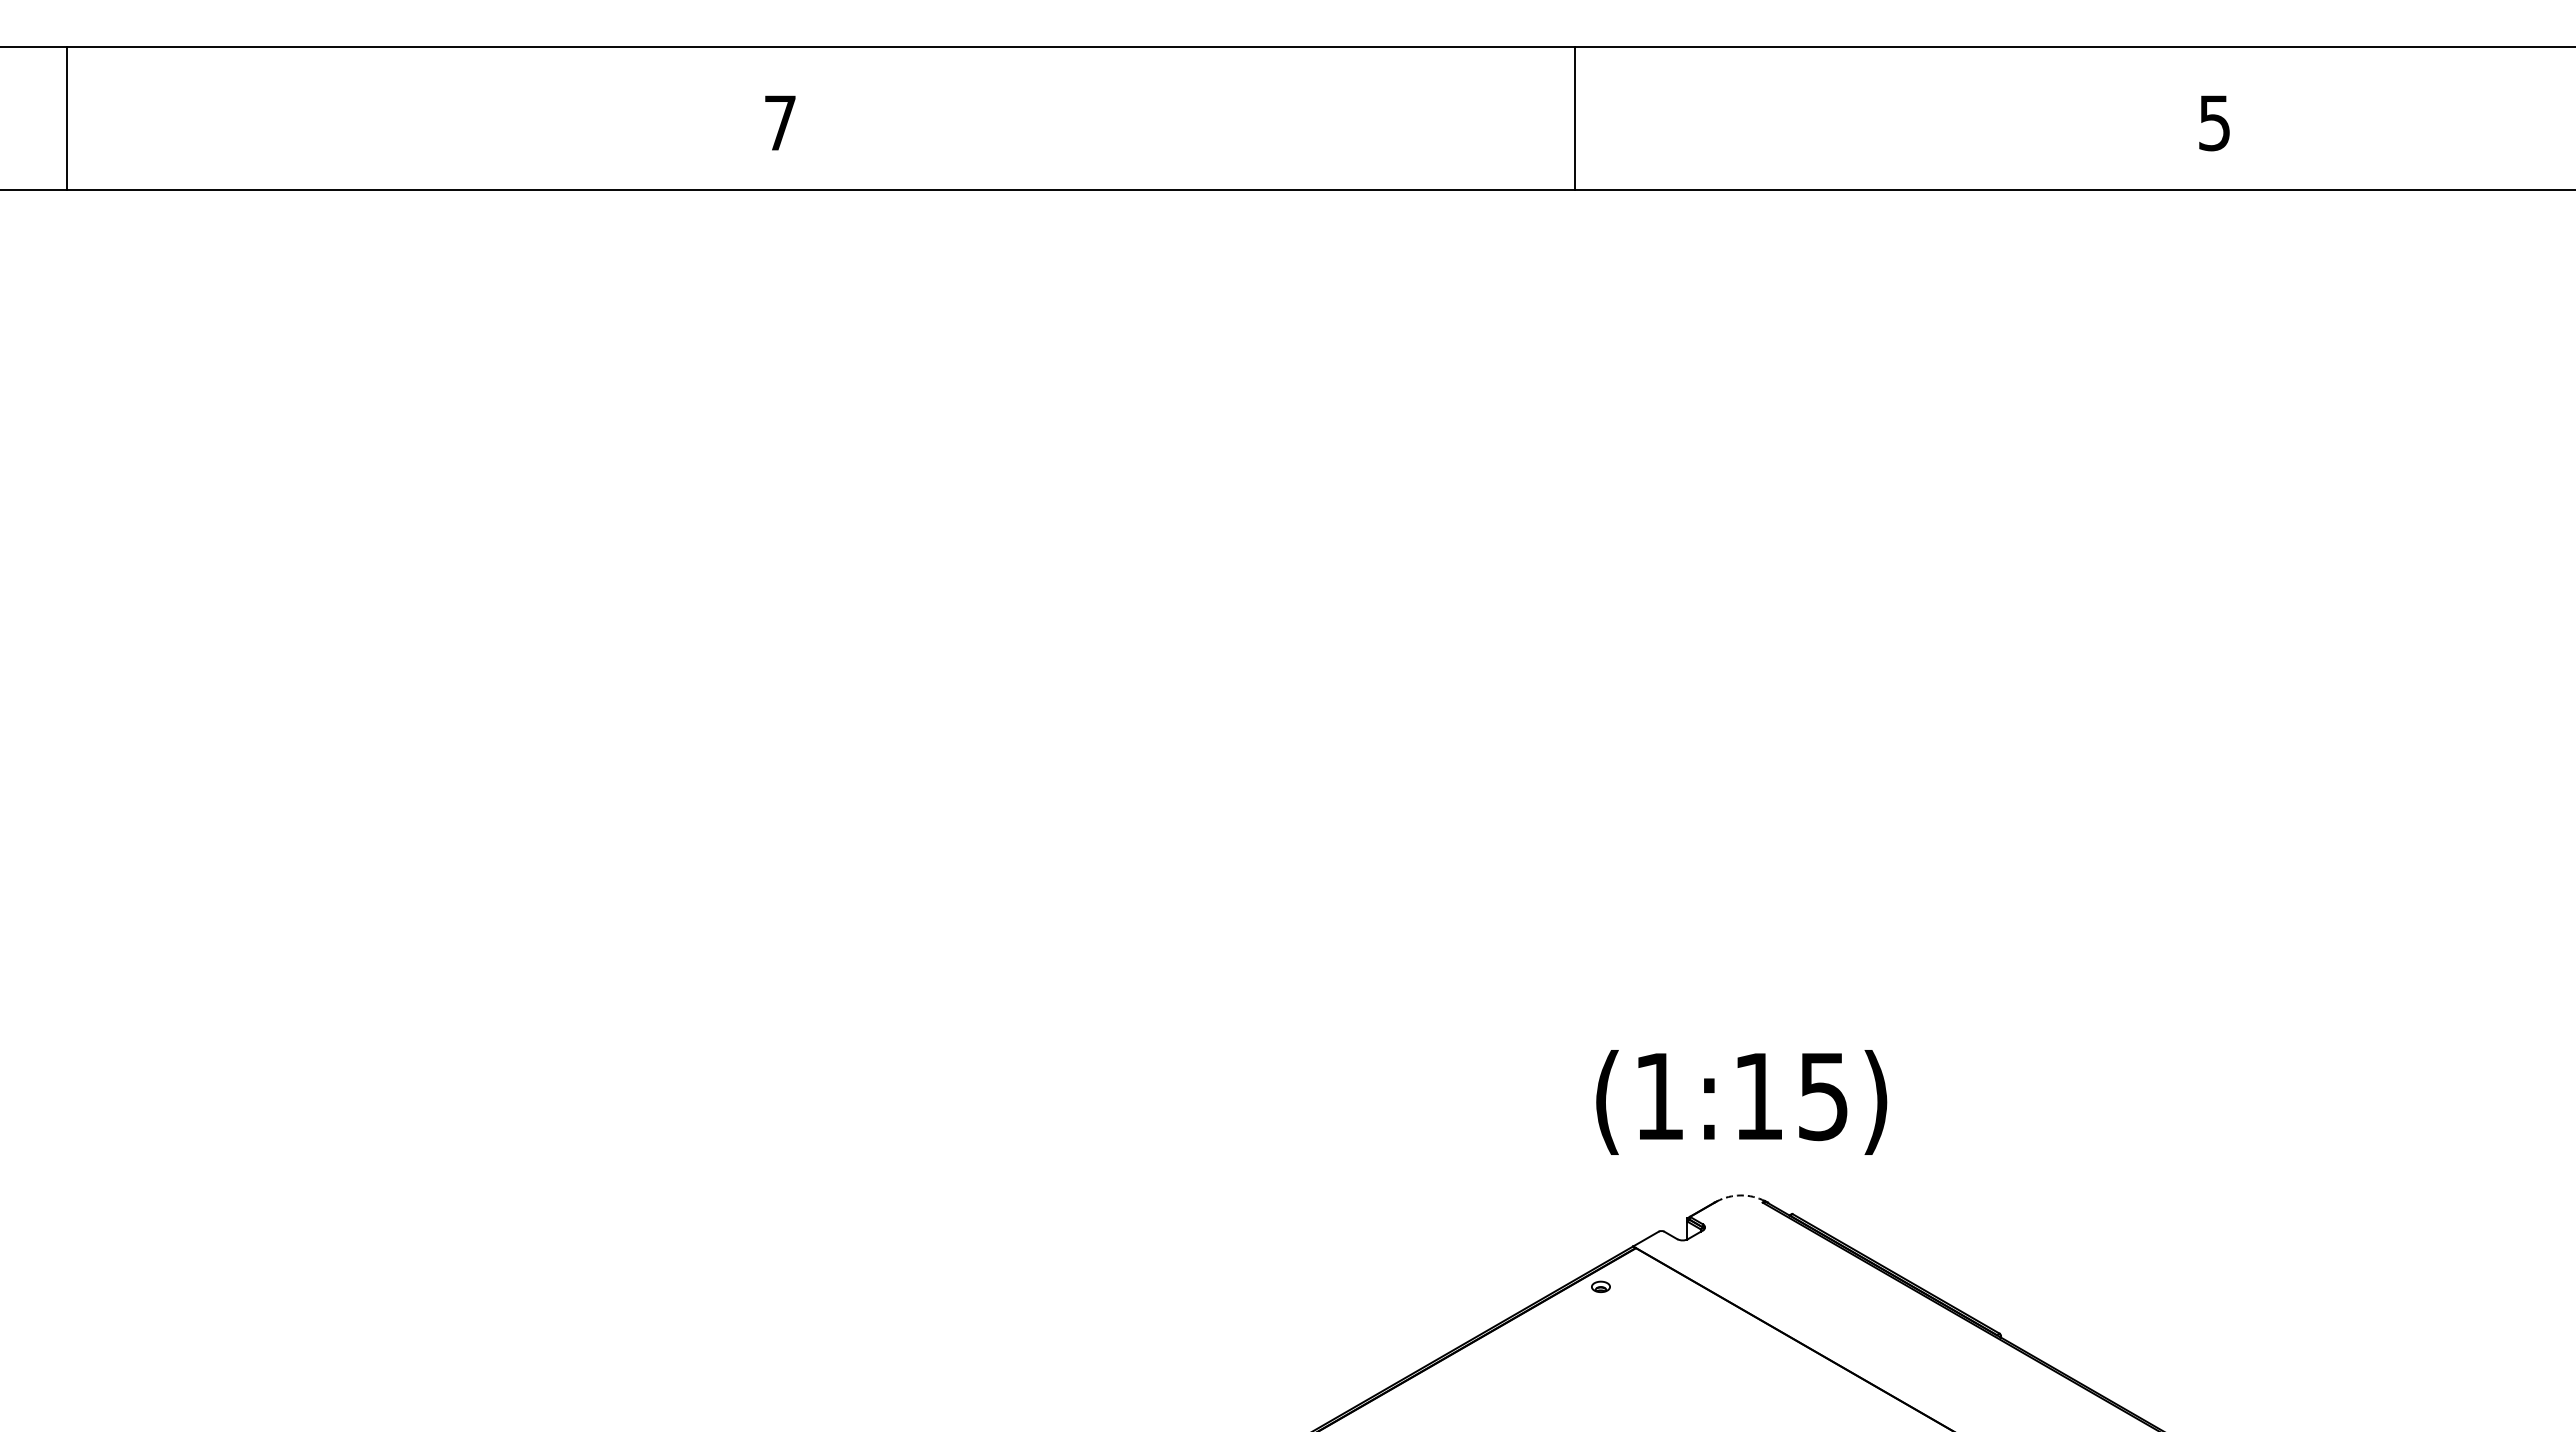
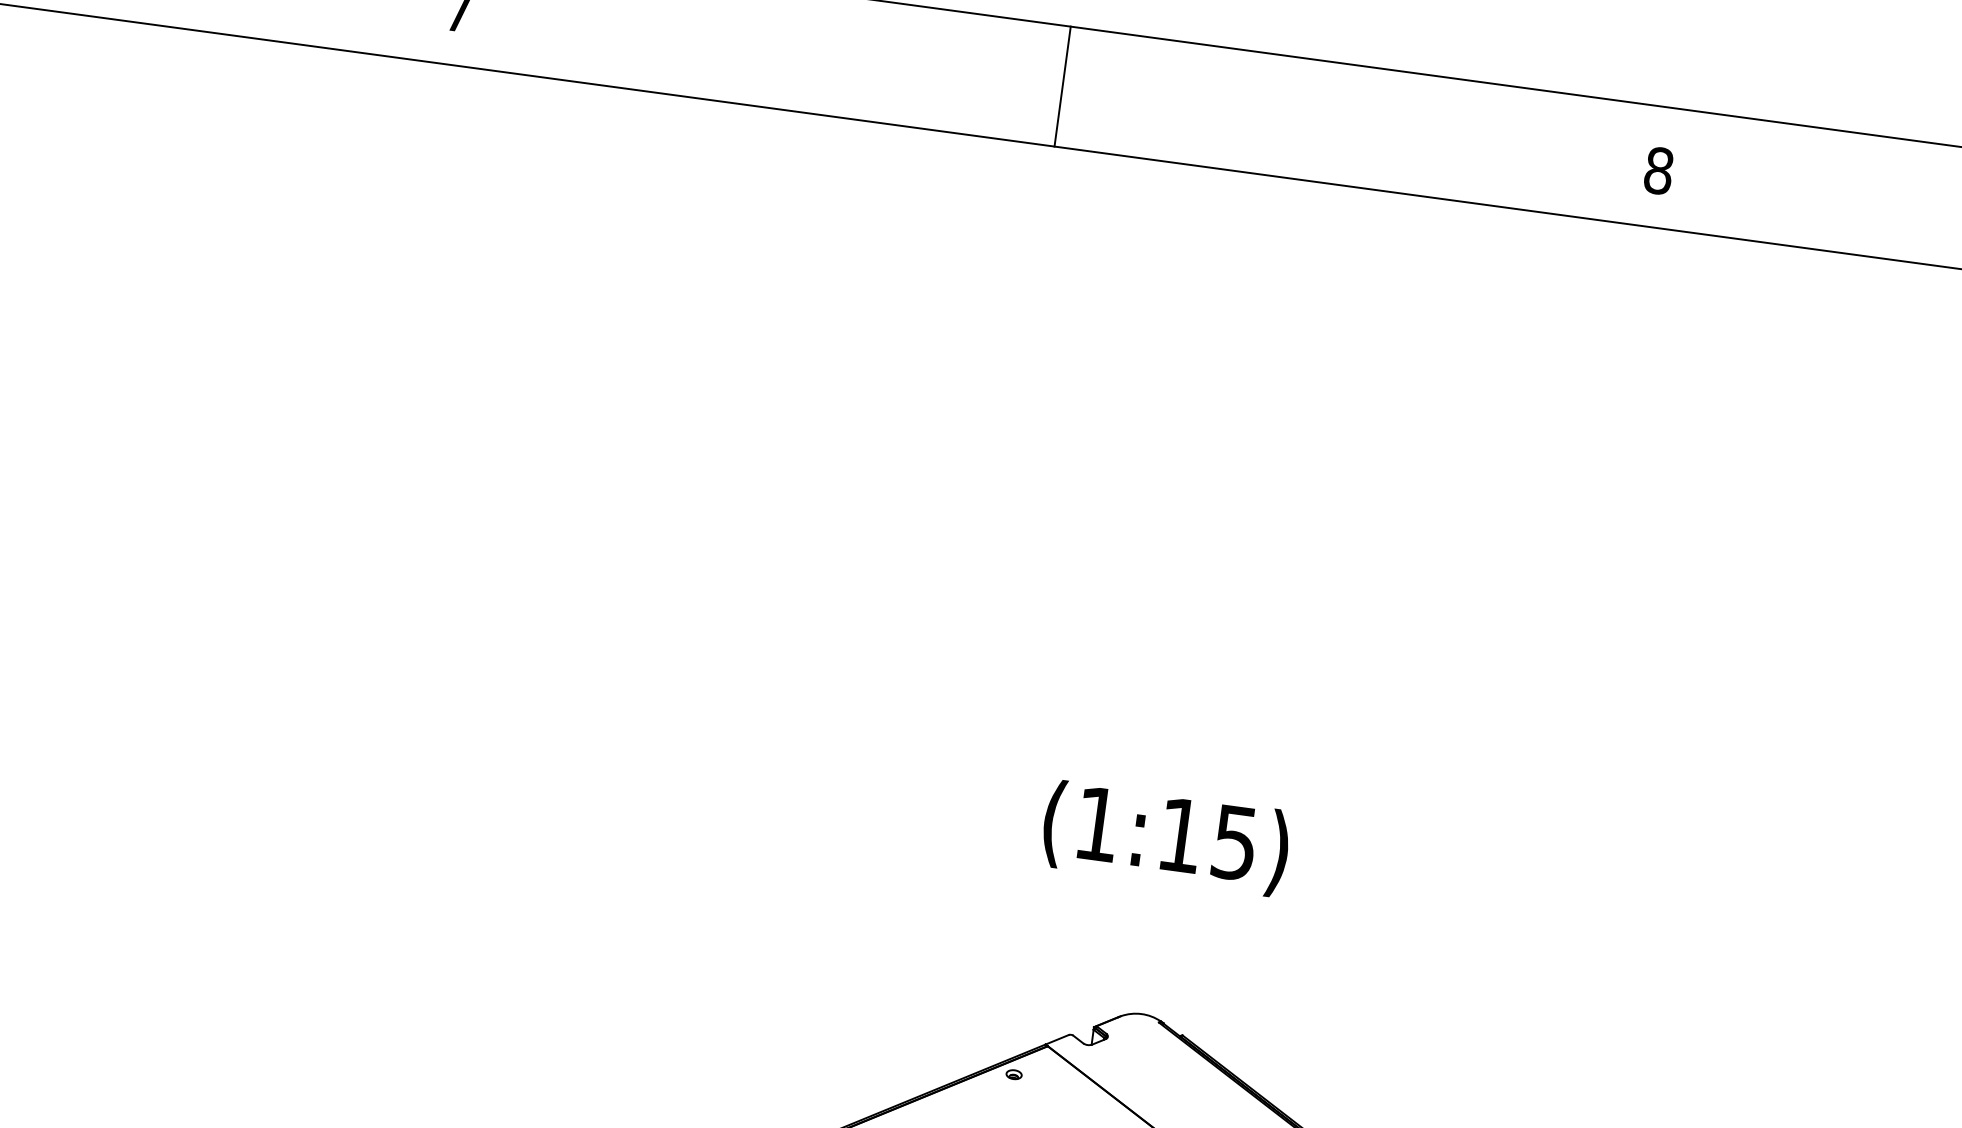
line: (1575, 118) -> (1063, 86), moved
text: (2214, 122) -> (1658, 170), 5 -> 8
text: (1741, 1102) -> (1165, 838), moved
arc: (1740, 1195) -> (1141, 1014), dashed -> solid

